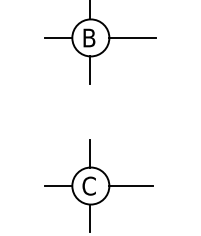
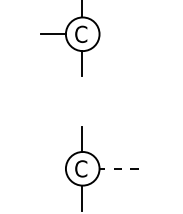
text: (88, 37) -> (80, 33), B -> C
line: (132, 37) -> (120, 33), removed
line: (58, 186) -> (53, 169), removed
line: (130, 186) -> (118, 169), solid -> dashed

